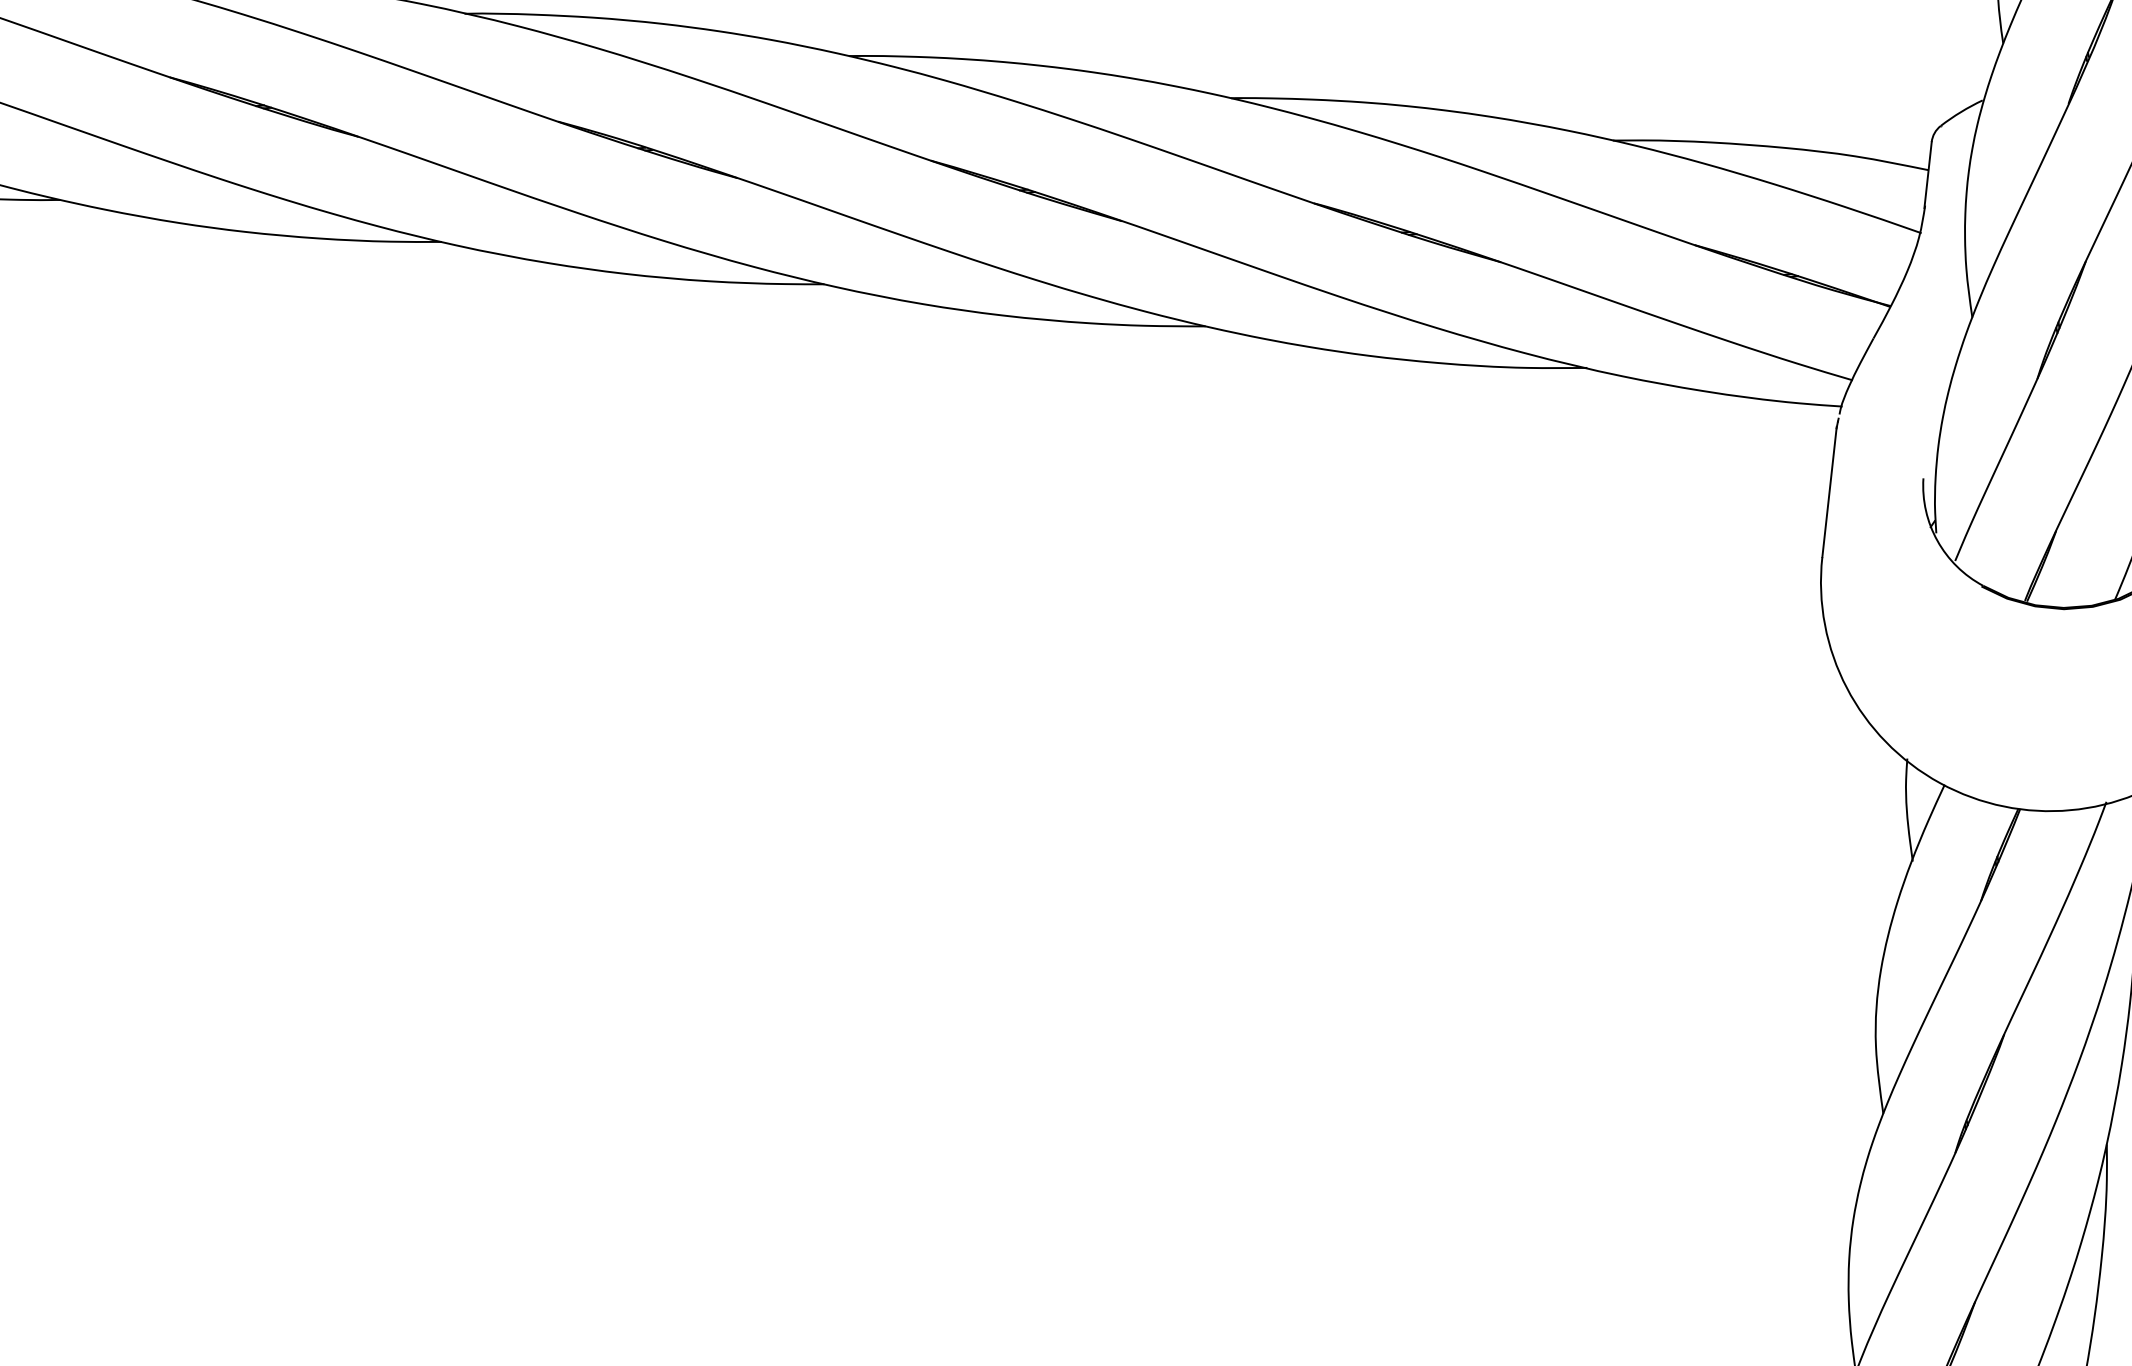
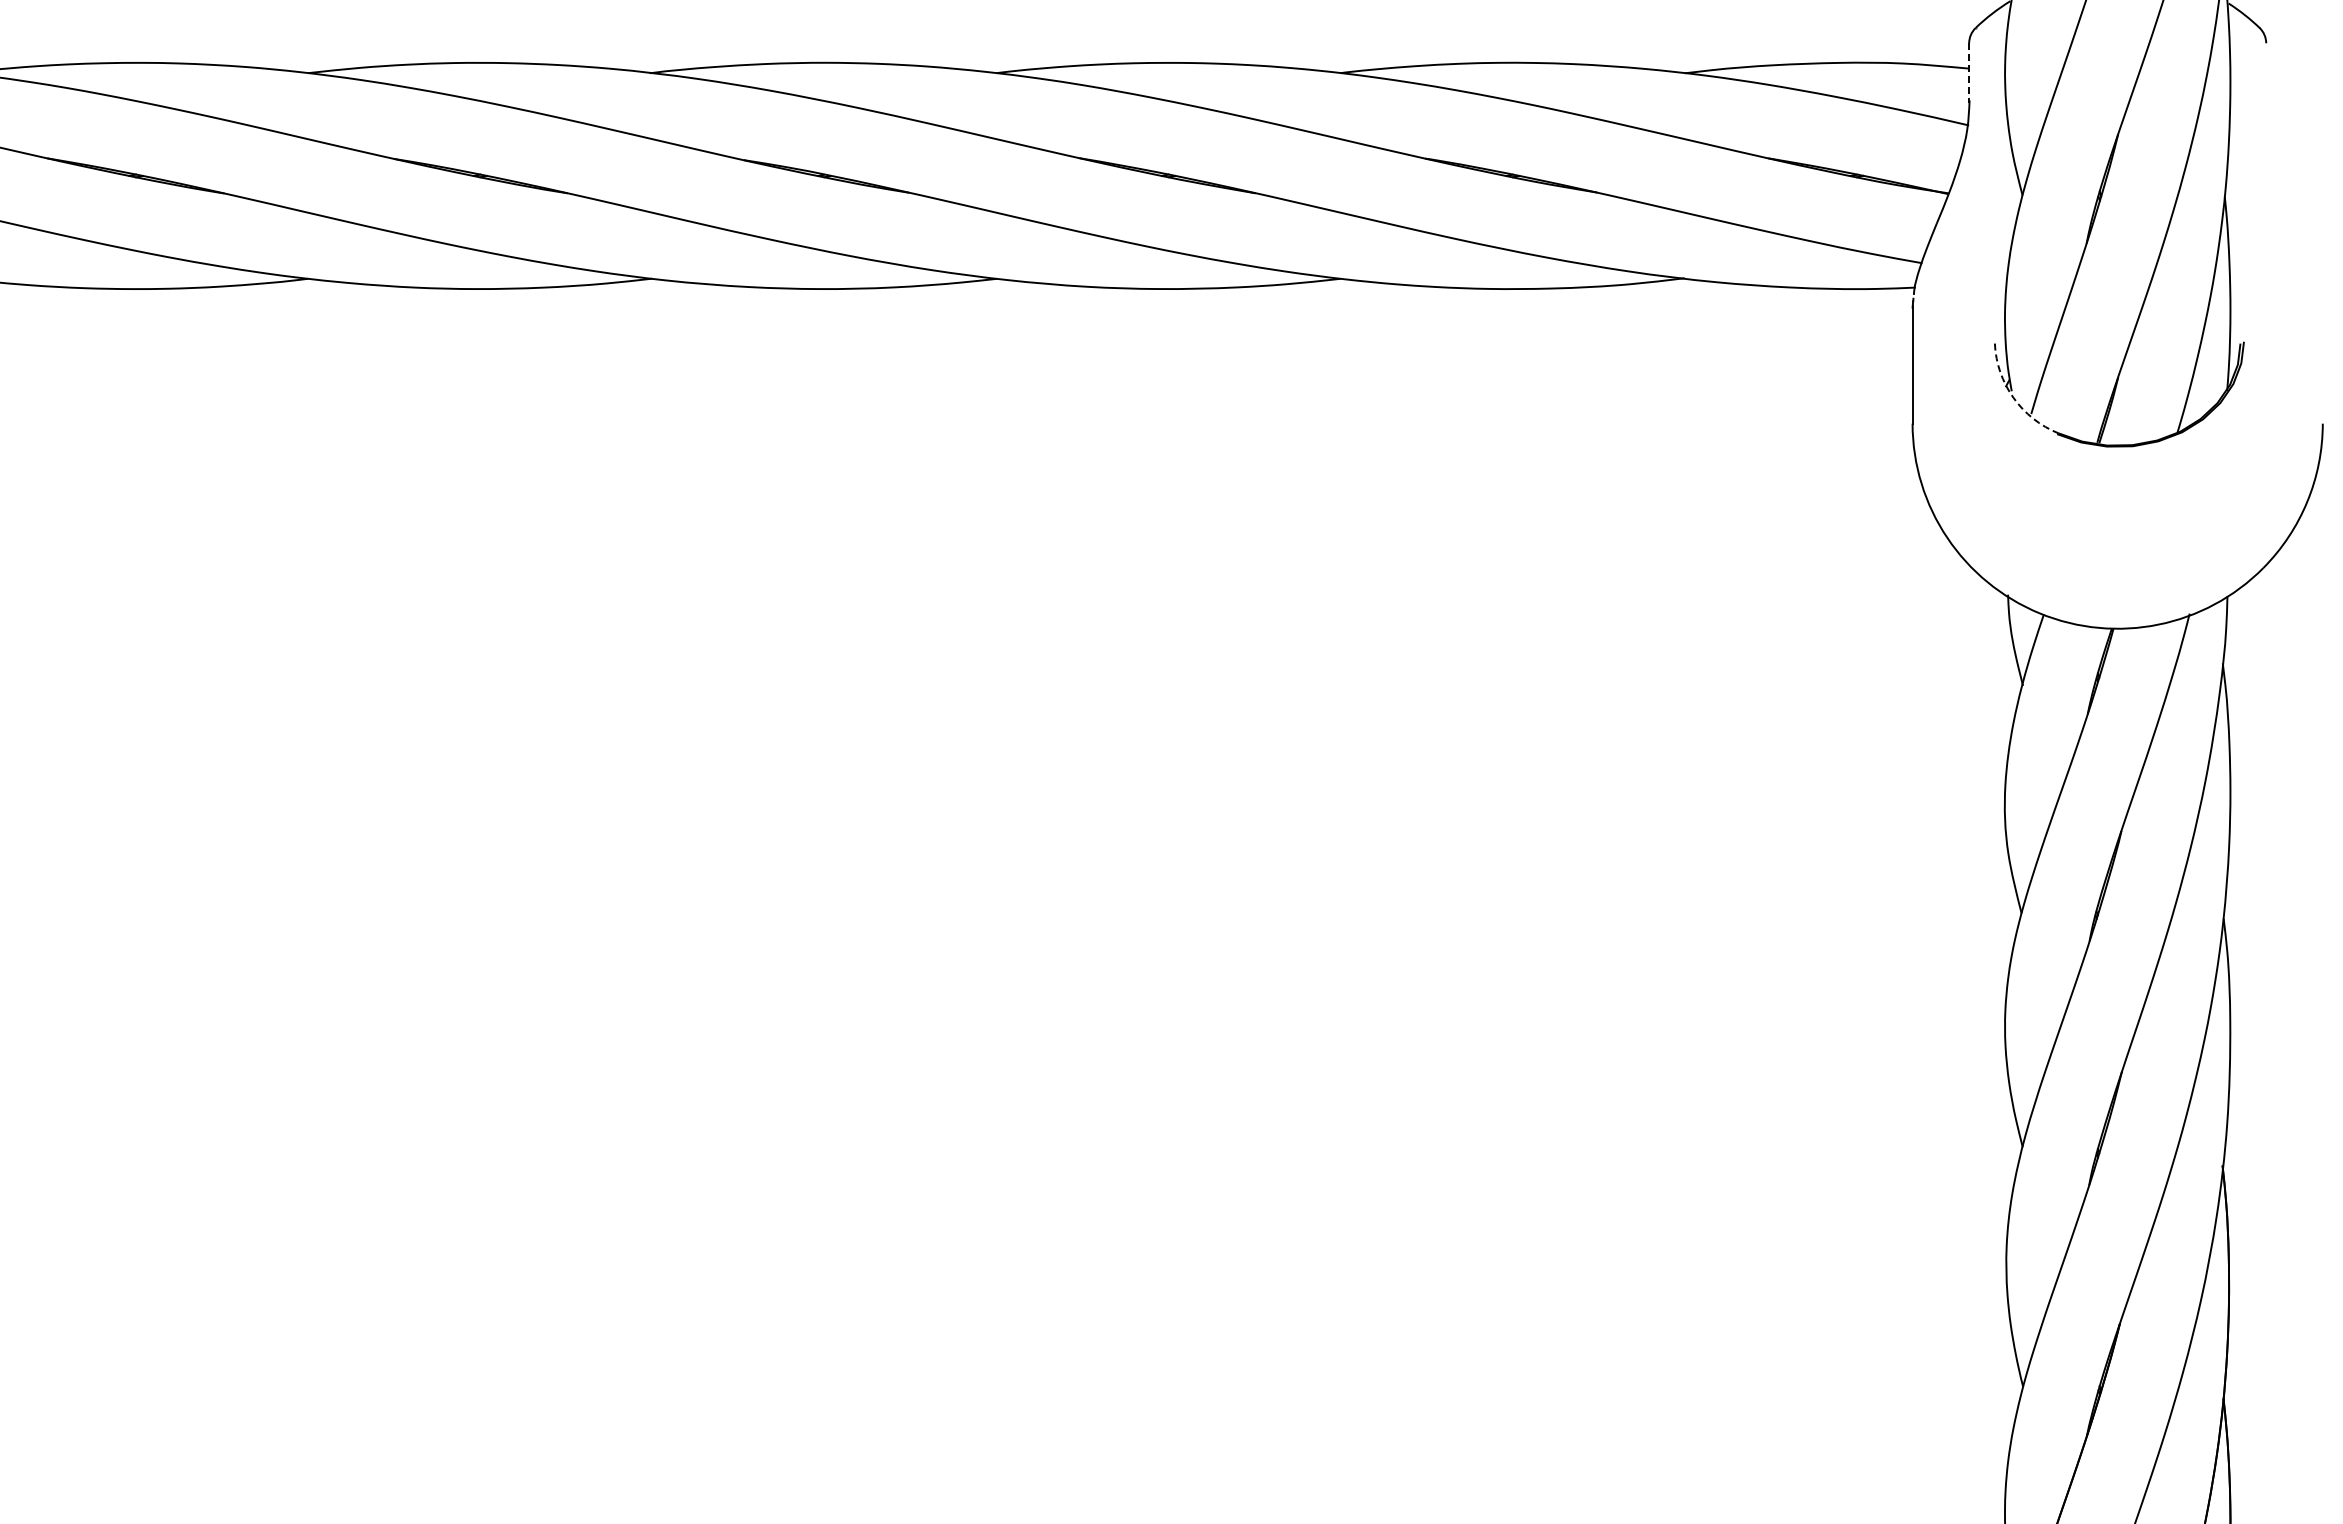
line: (1928, 175) -> (1969, 73), solid -> dashed
arc: (1937, 540) -> (2013, 397), solid -> dashed

